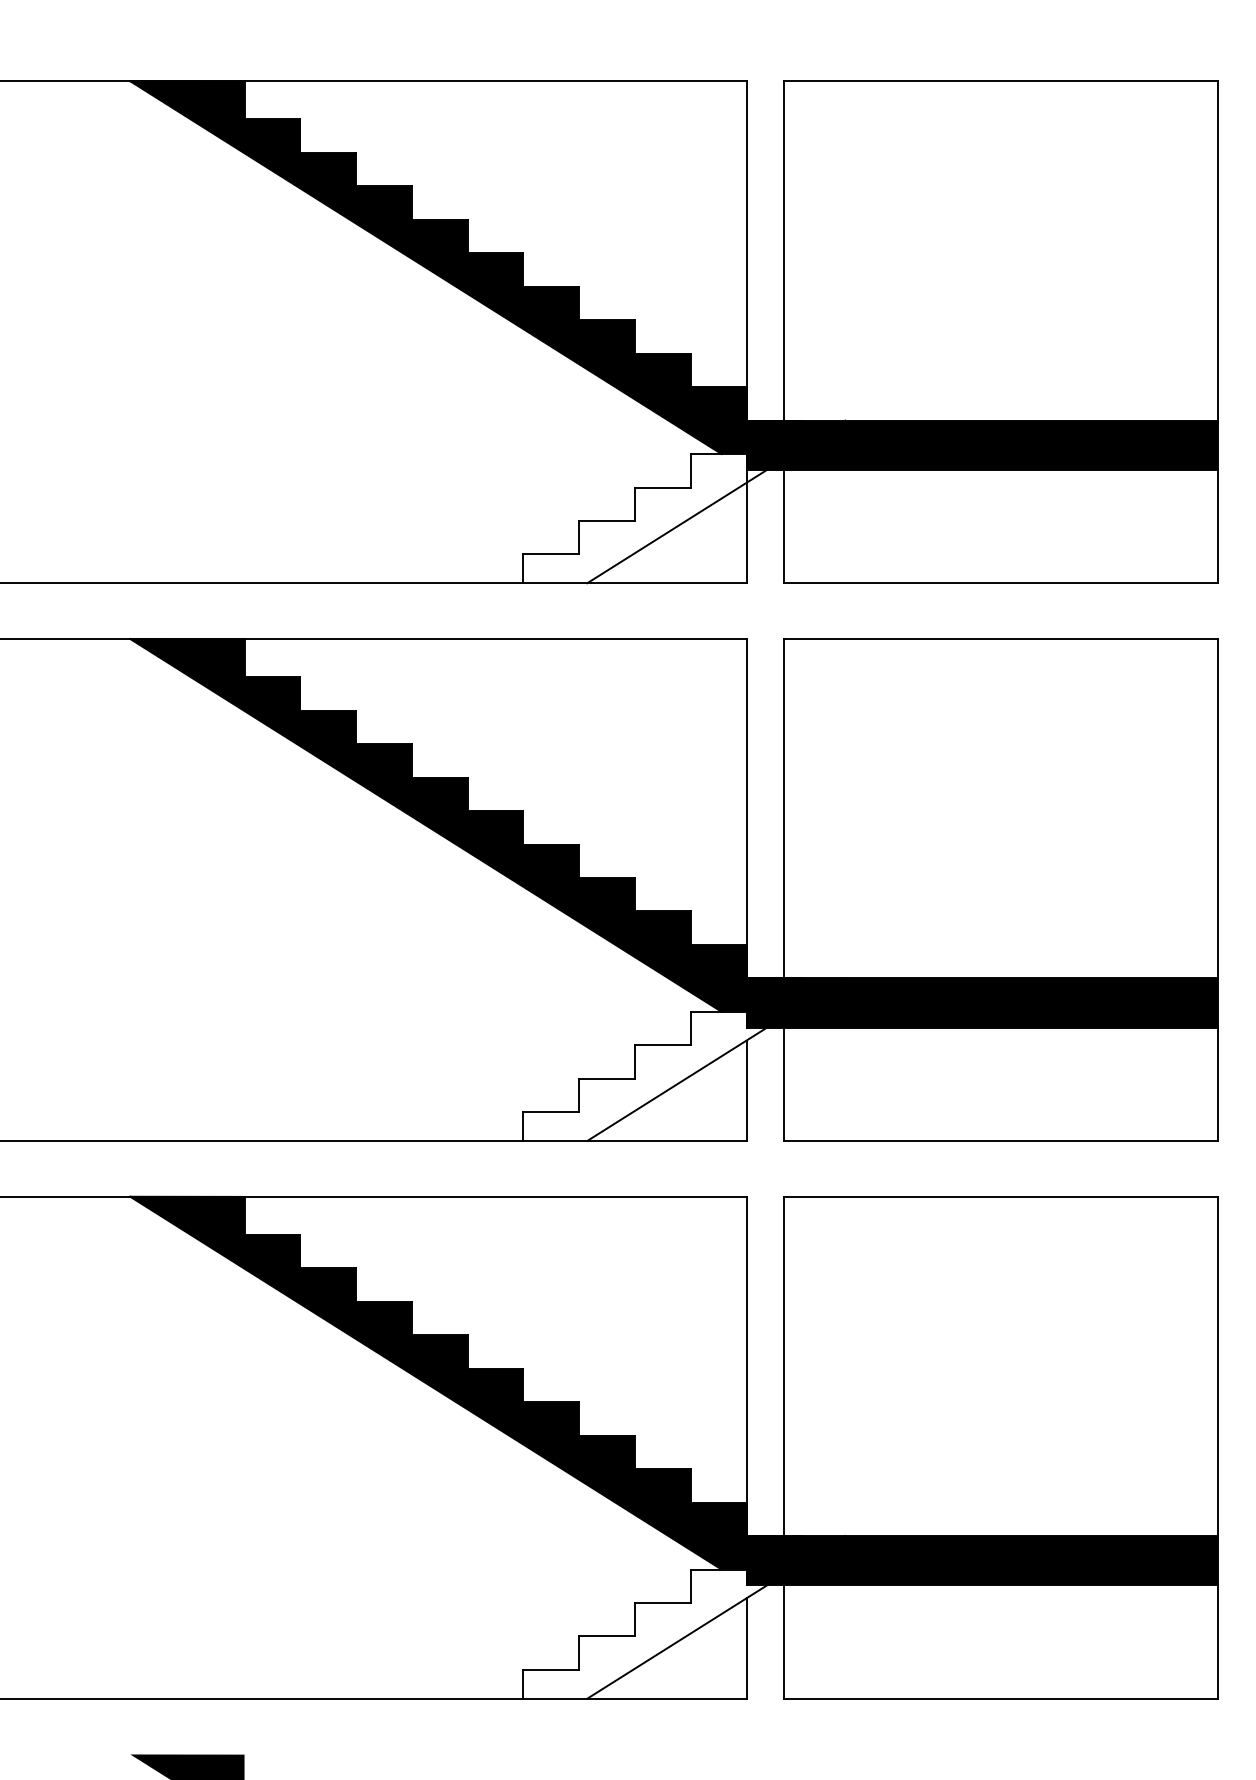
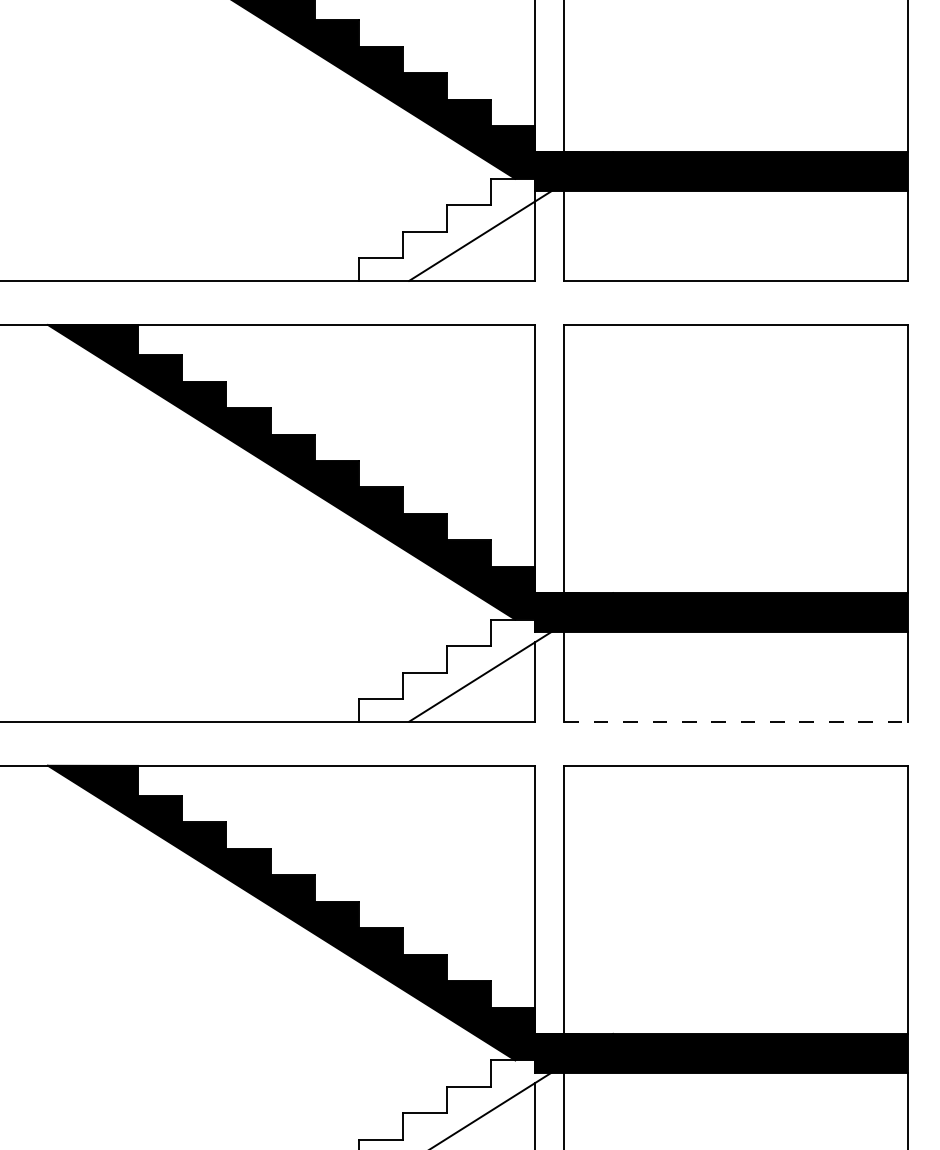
line: (1001, 1140) -> (736, 721), solid -> dashed

